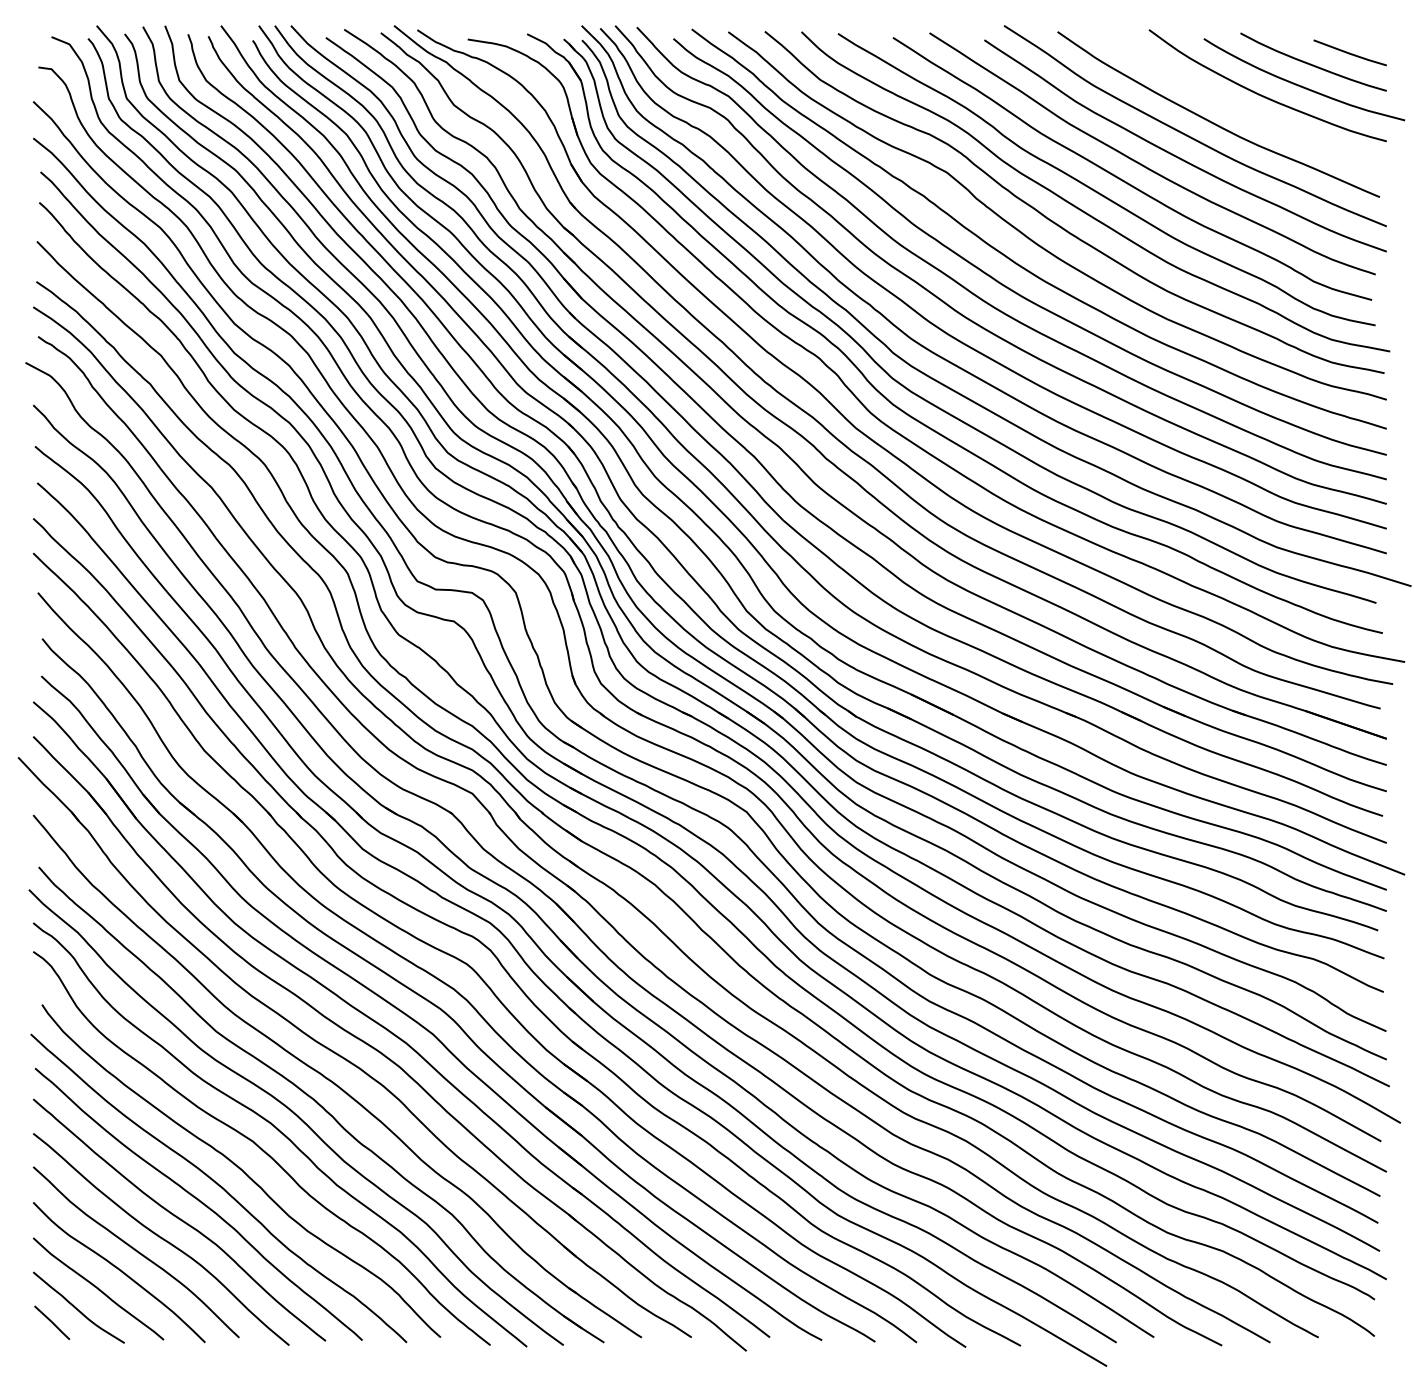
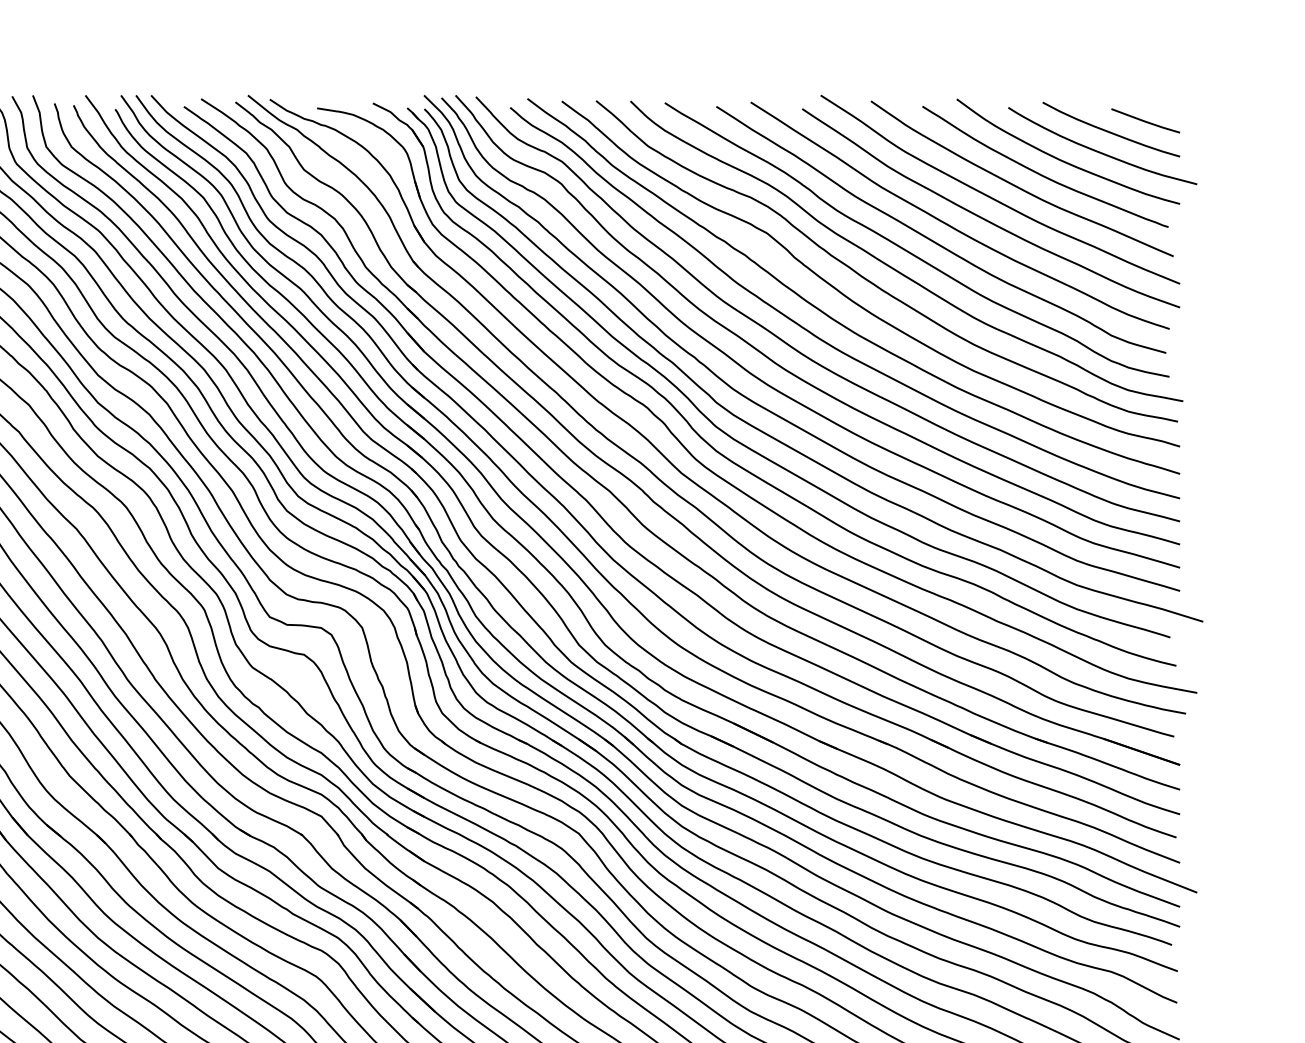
curve: (1239, 109) -> (1041, 174), added

